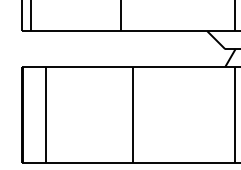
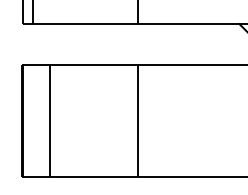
line: (133, 114) -> (138, 120), moved

